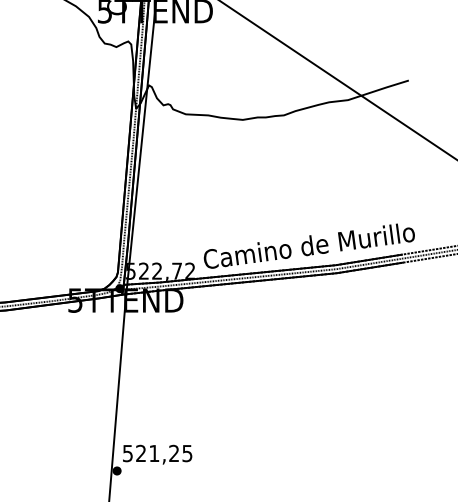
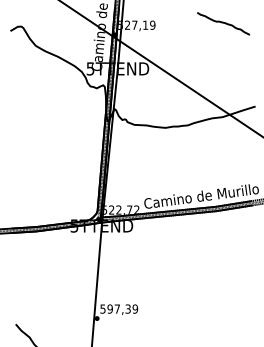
text: (163, 452) -> (122, 308), 521,25 -> 597,39

